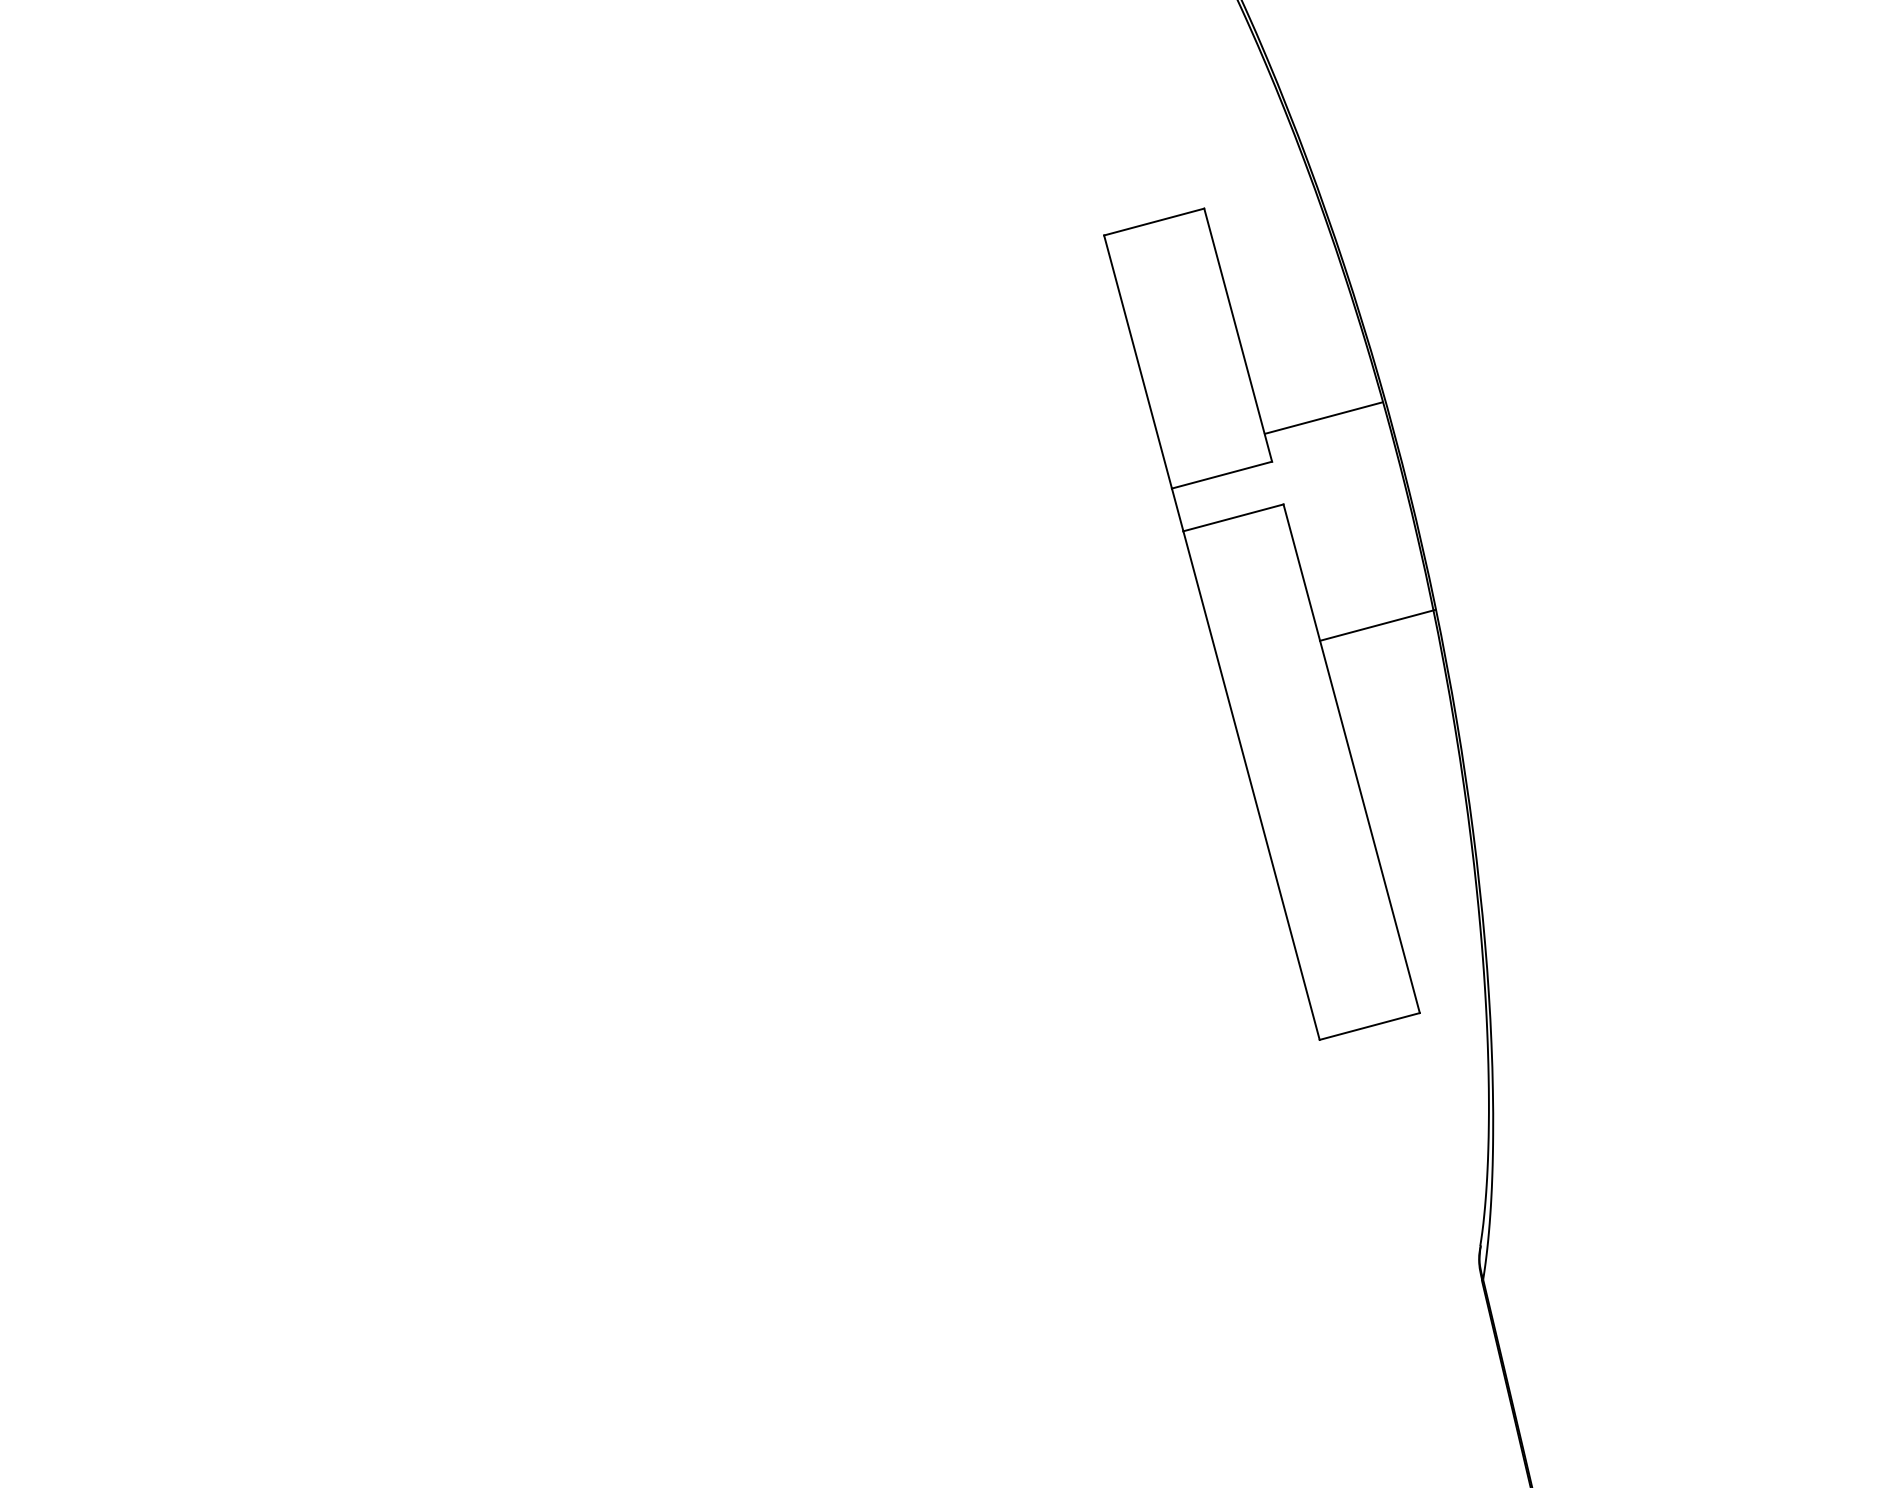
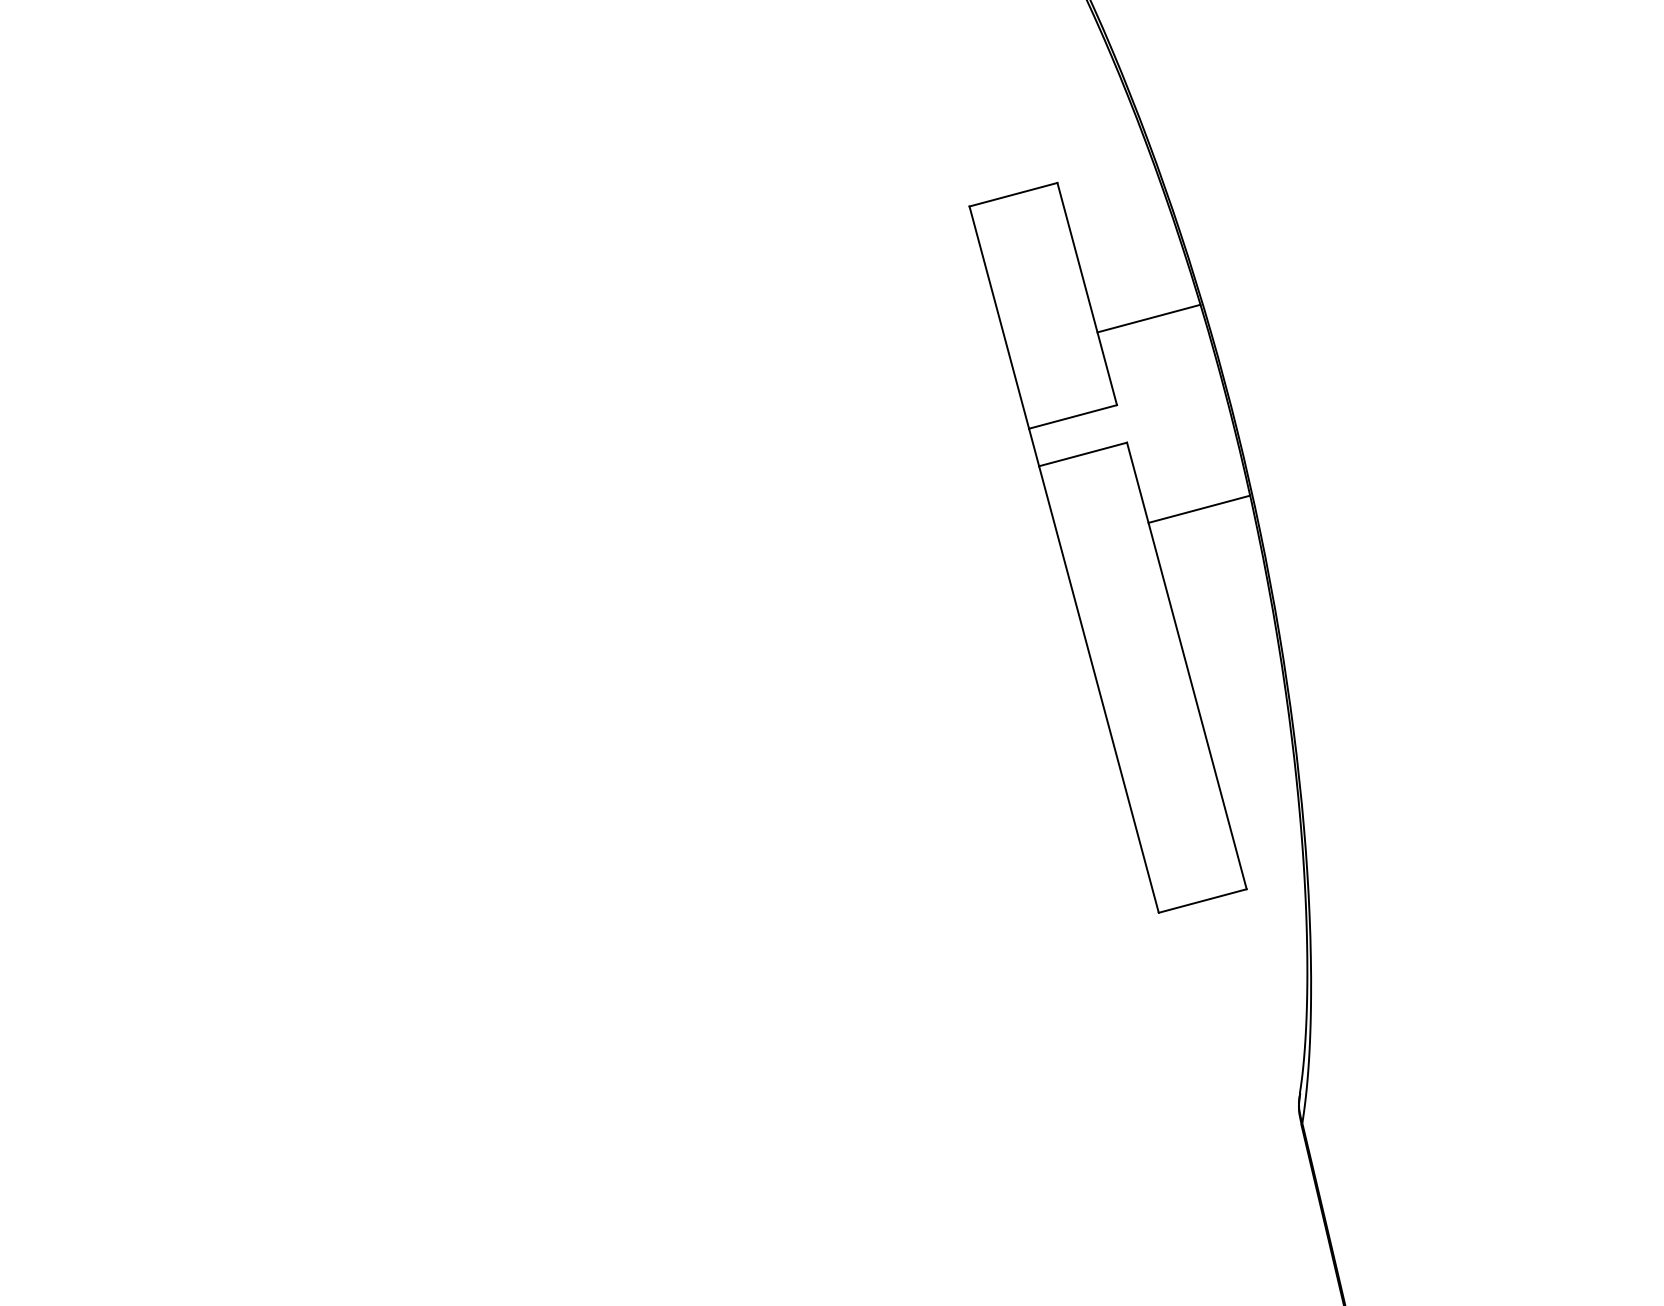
line: (1323, 417) -> (1148, 318), moved
line: (1377, 624) -> (1199, 508), moved

